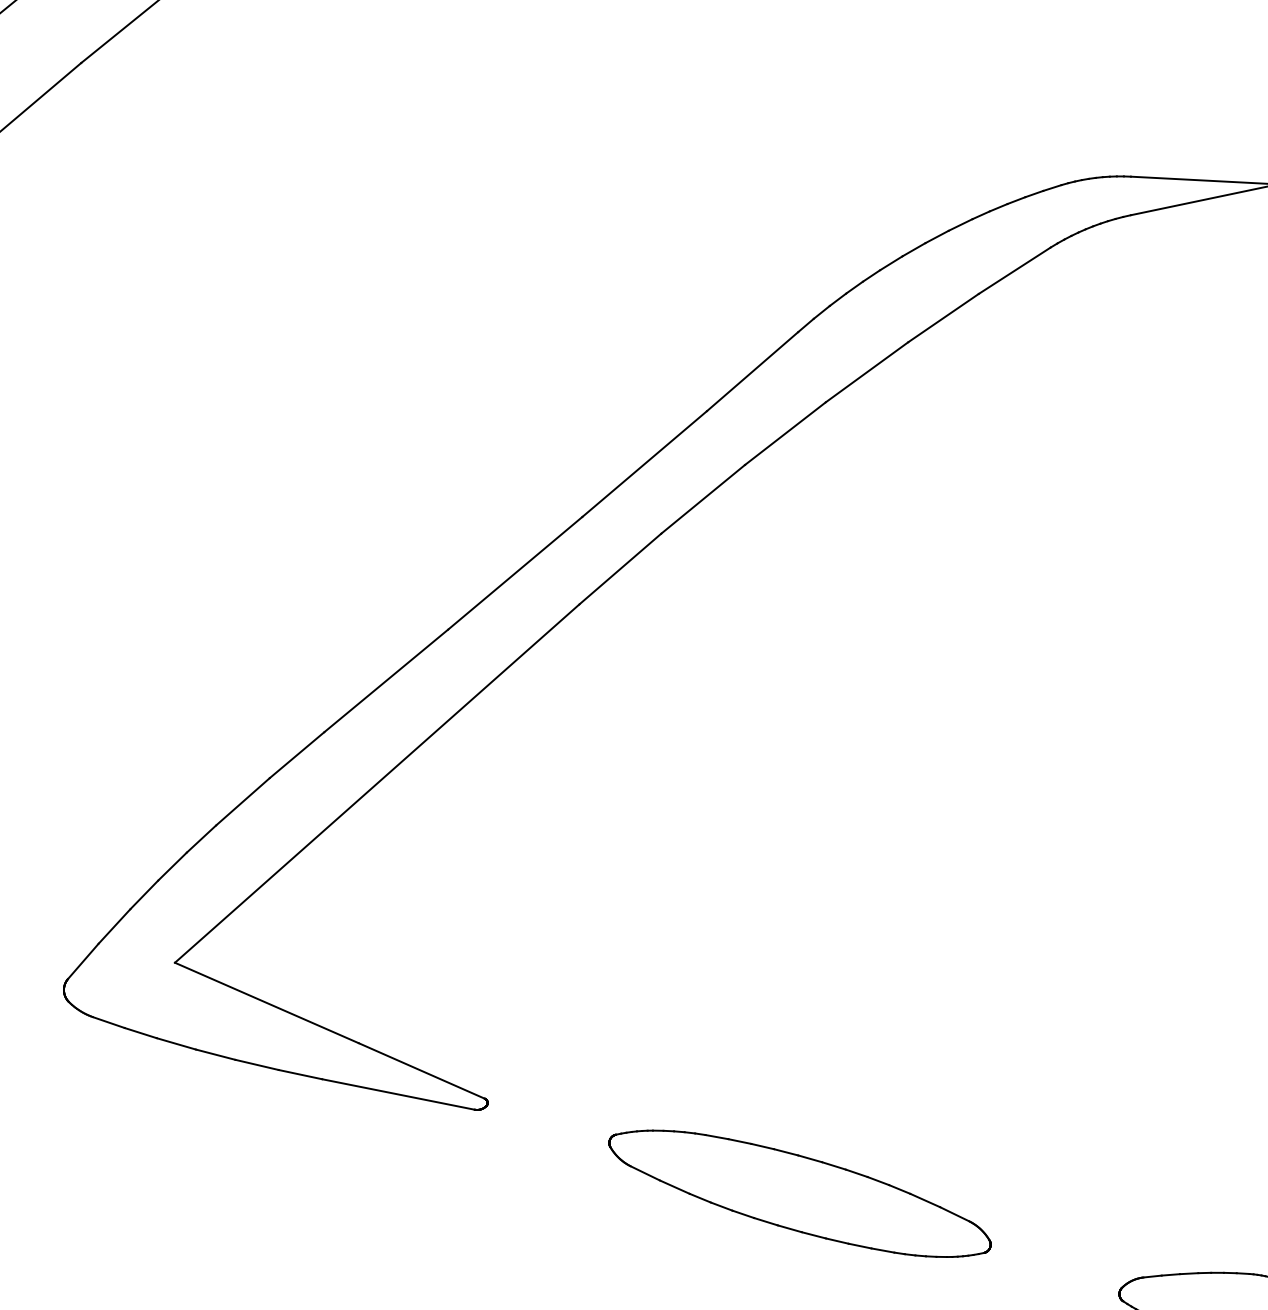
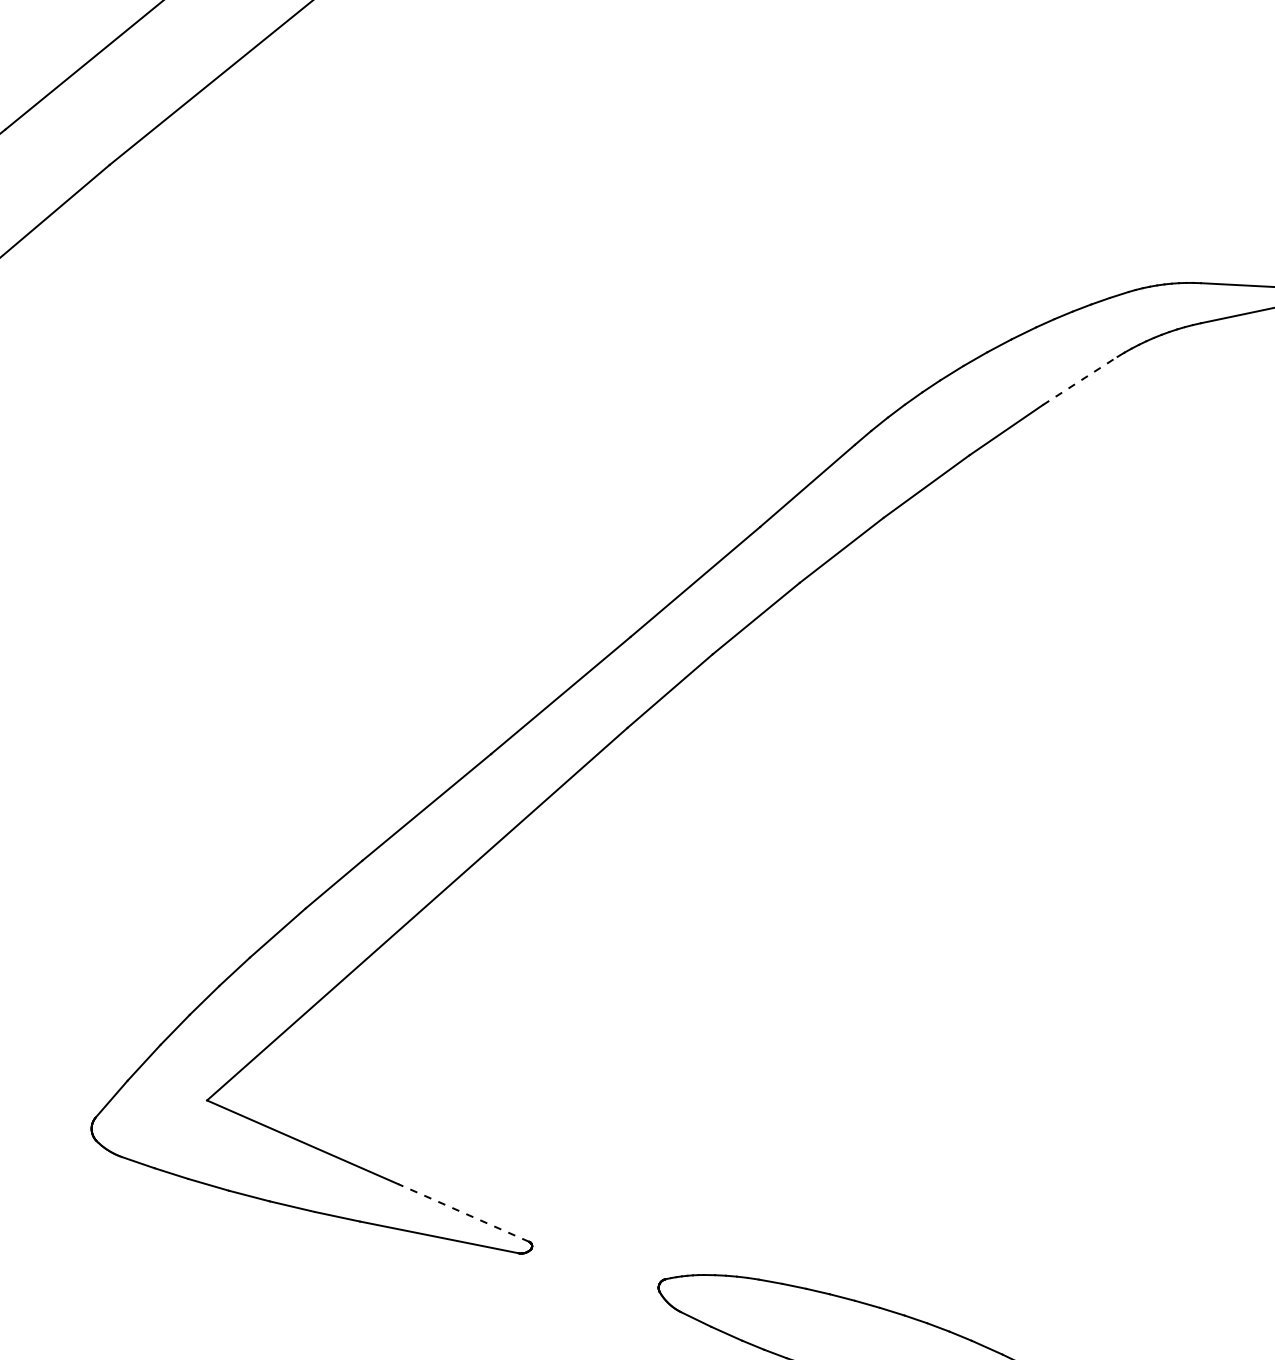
line: (1014, 270) -> (1079, 380), solid -> dashed
line: (421, 1070) -> (463, 1212), solid -> dashed

